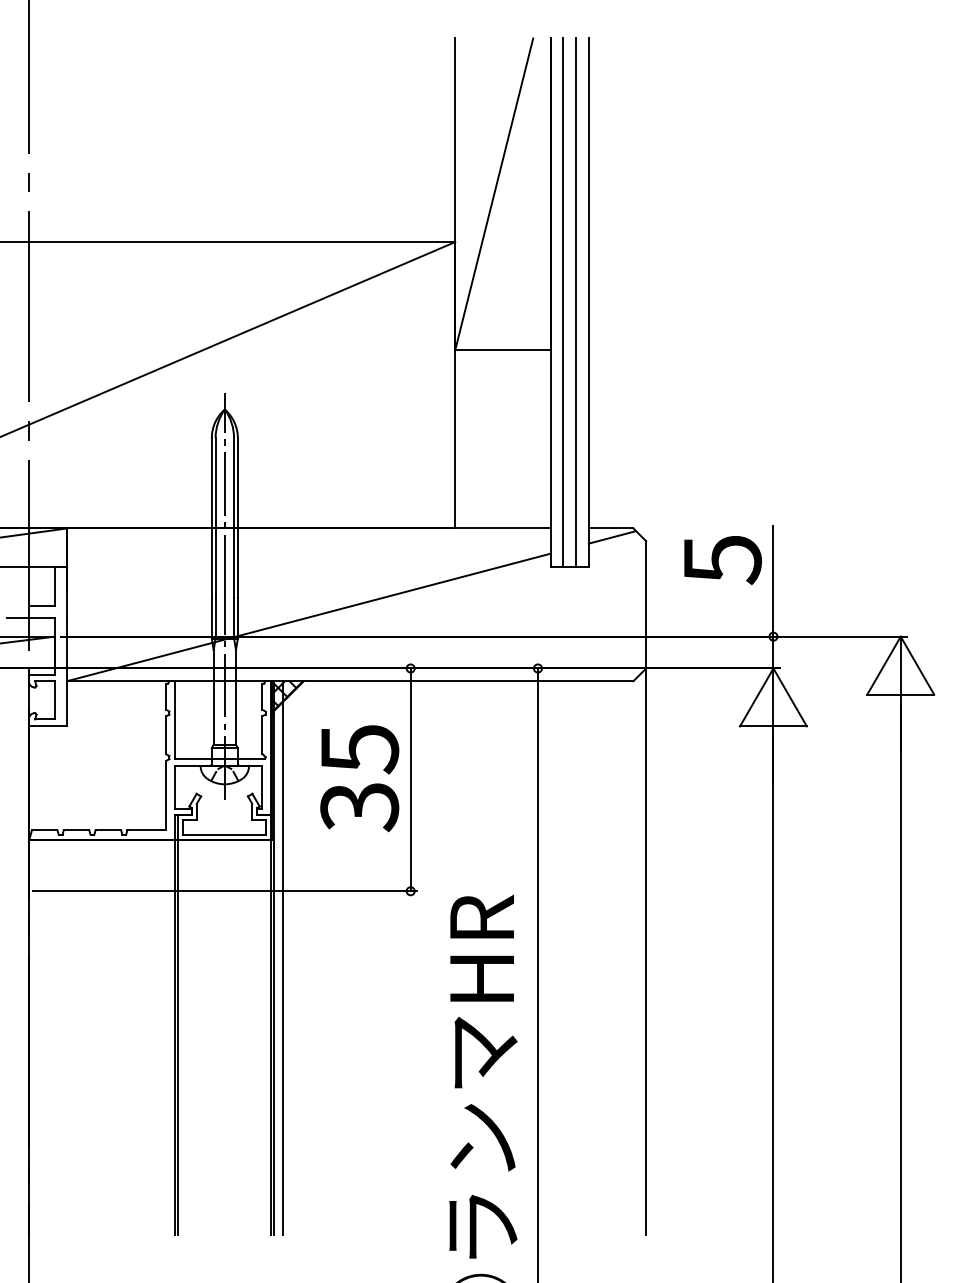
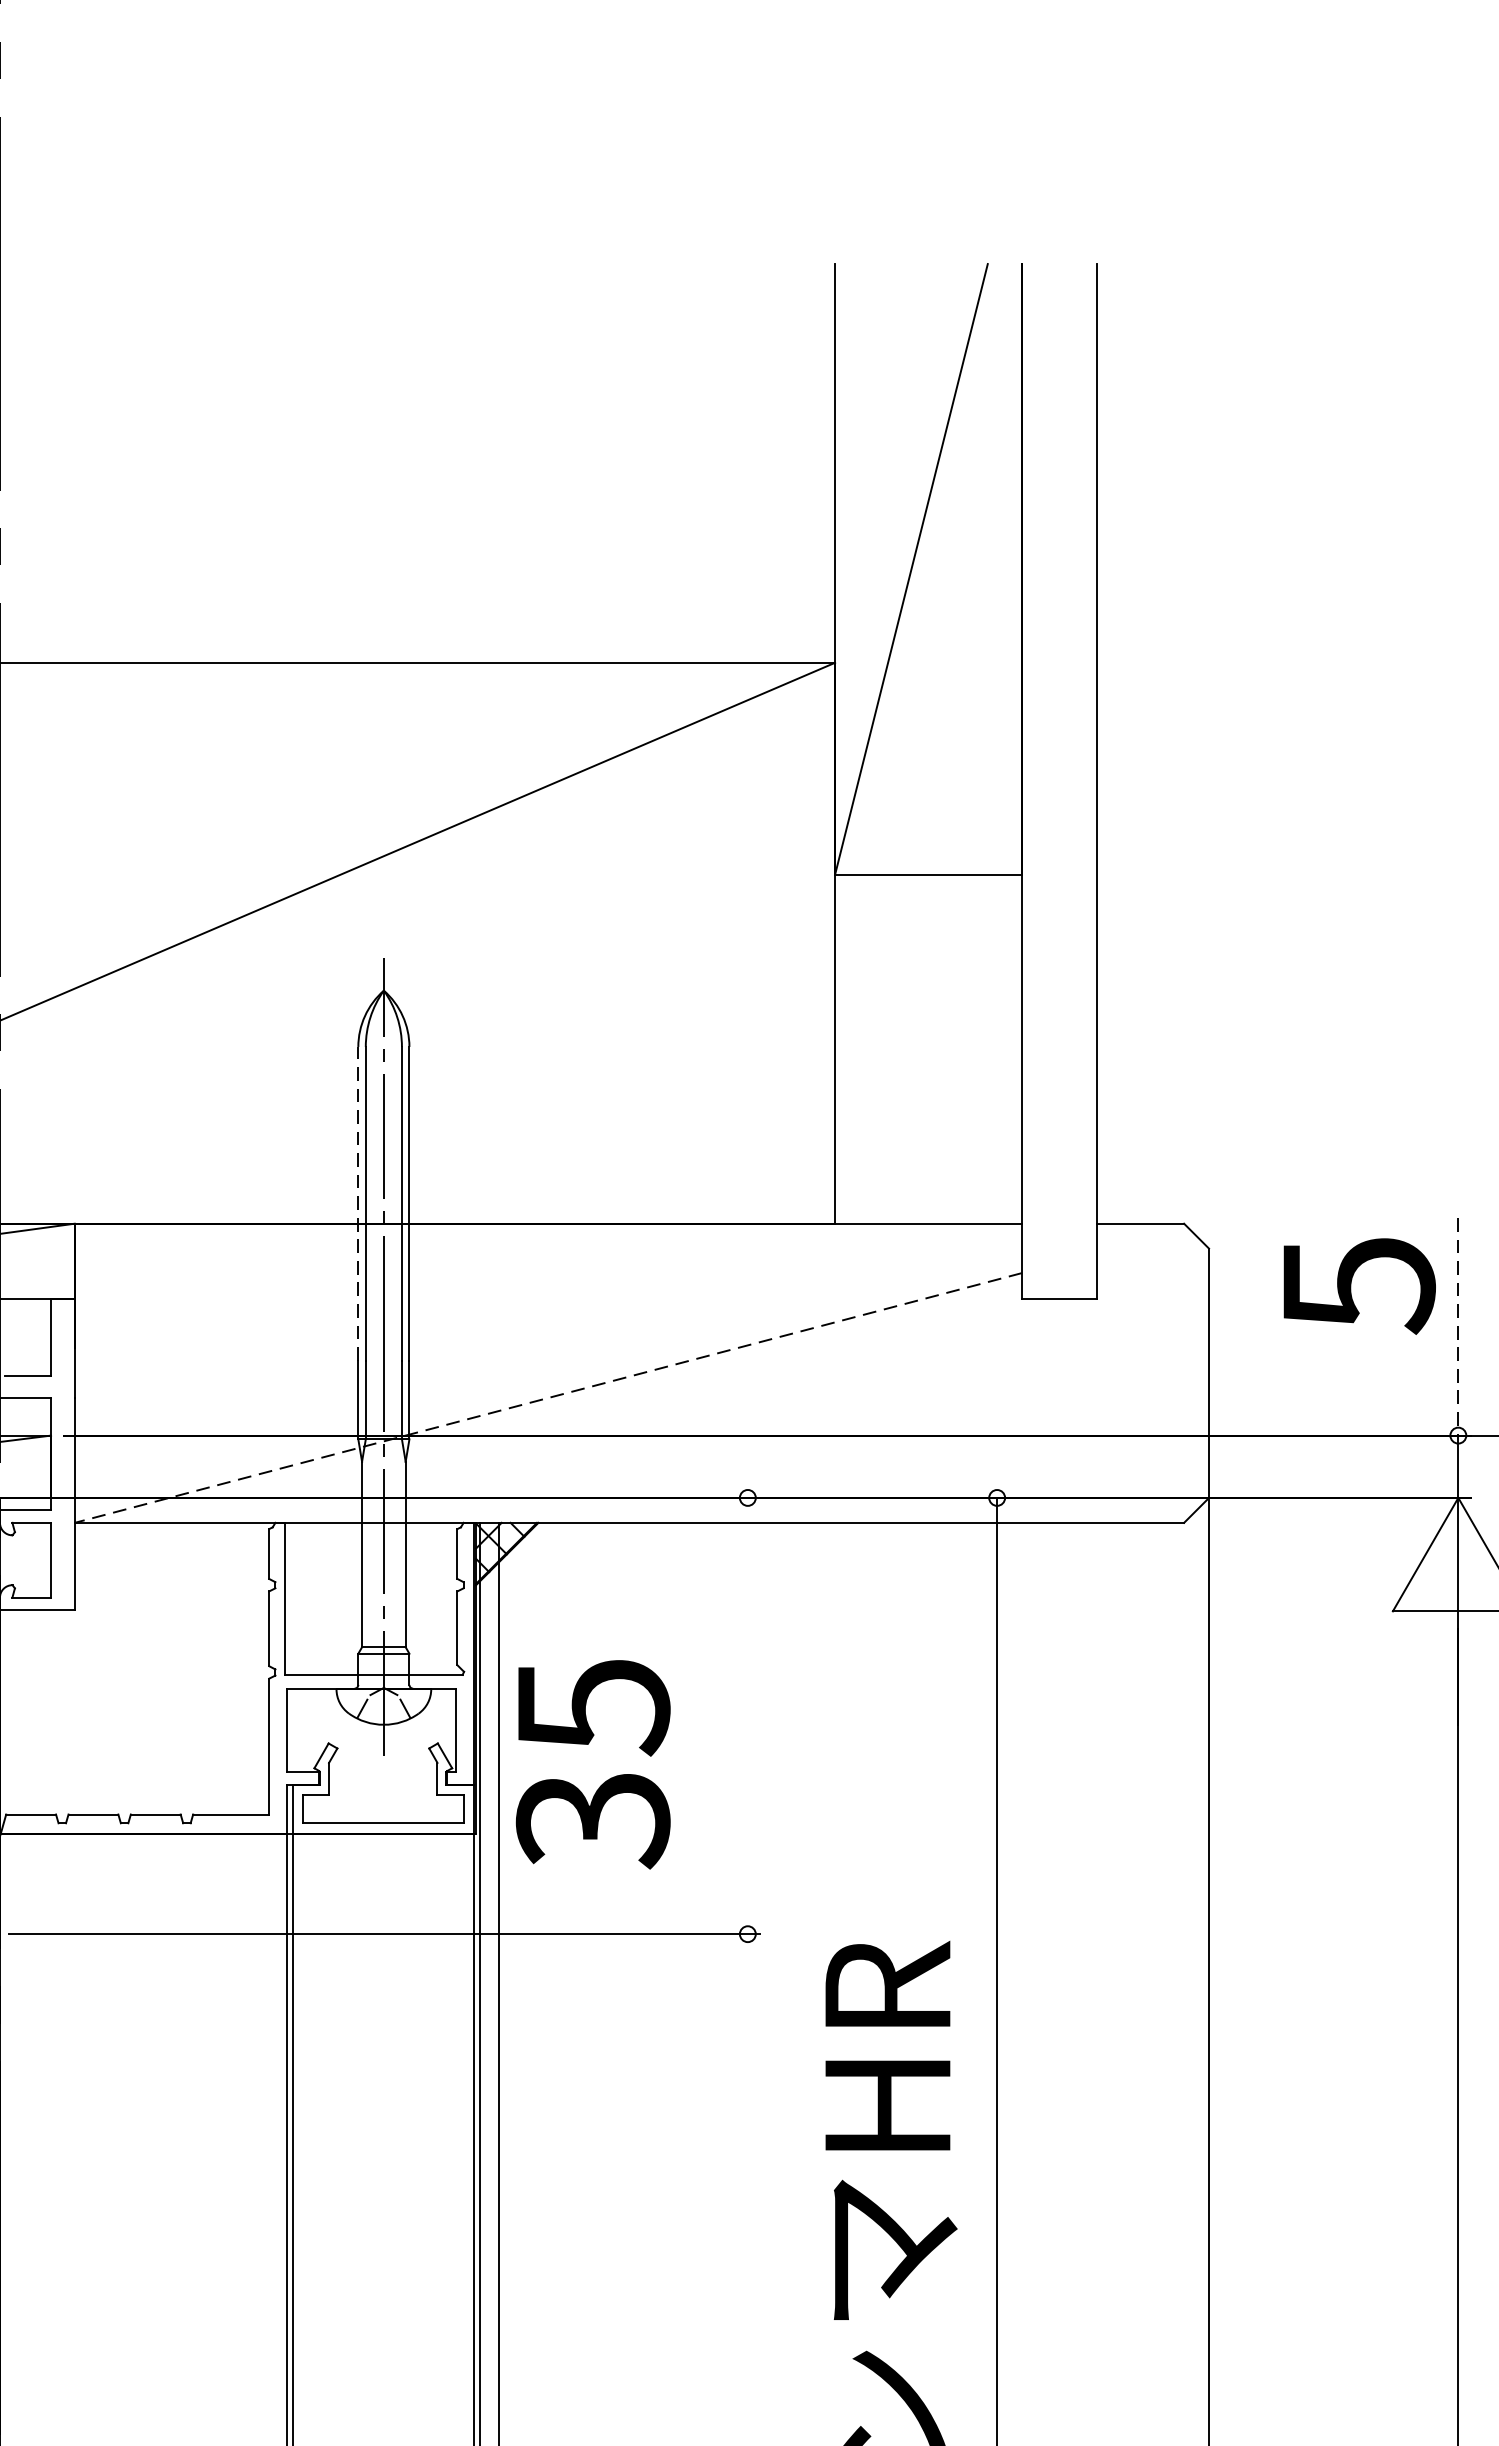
line: (563, 302) -> (1047, 781), removed
line: (576, 302) -> (1072, 781), removed
line: (211, 517) -> (357, 1202), solid -> dashed
line: (612, 537) -> (1143, 1241), removed
line: (773, 581) -> (1458, 1327), solid -> dashed
line: (308, 617) -> (547, 1398), solid -> dashed
text: (359, 778) -> (592, 1764), moved
line: (410, 779) -> (747, 1715), removed

